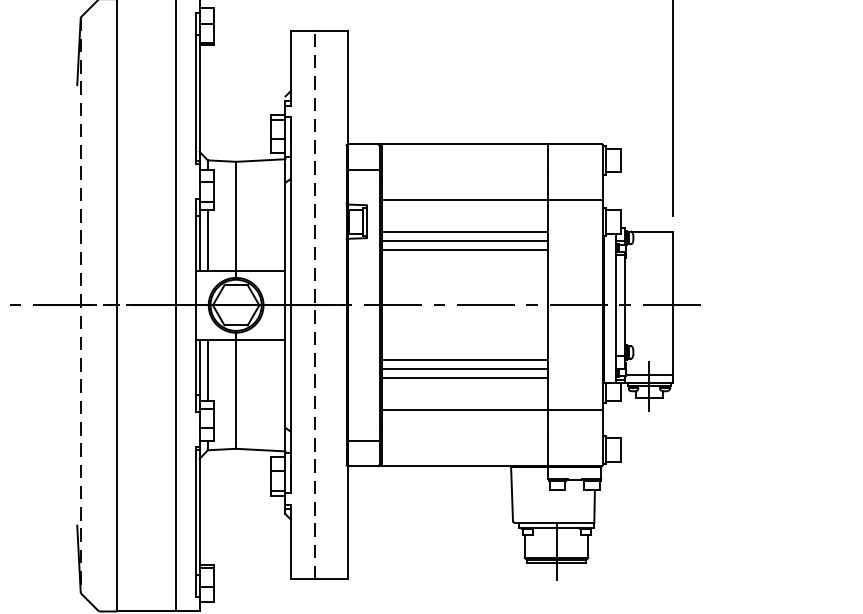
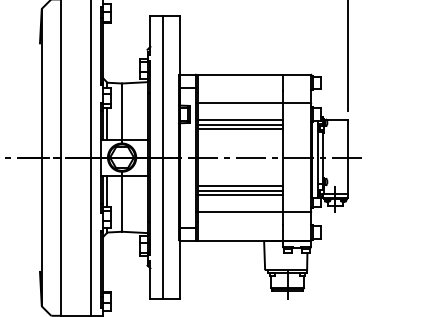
line: (80, 305) -> (41, 157), dashed -> solid
line: (314, 305) -> (162, 157), dashed -> solid

